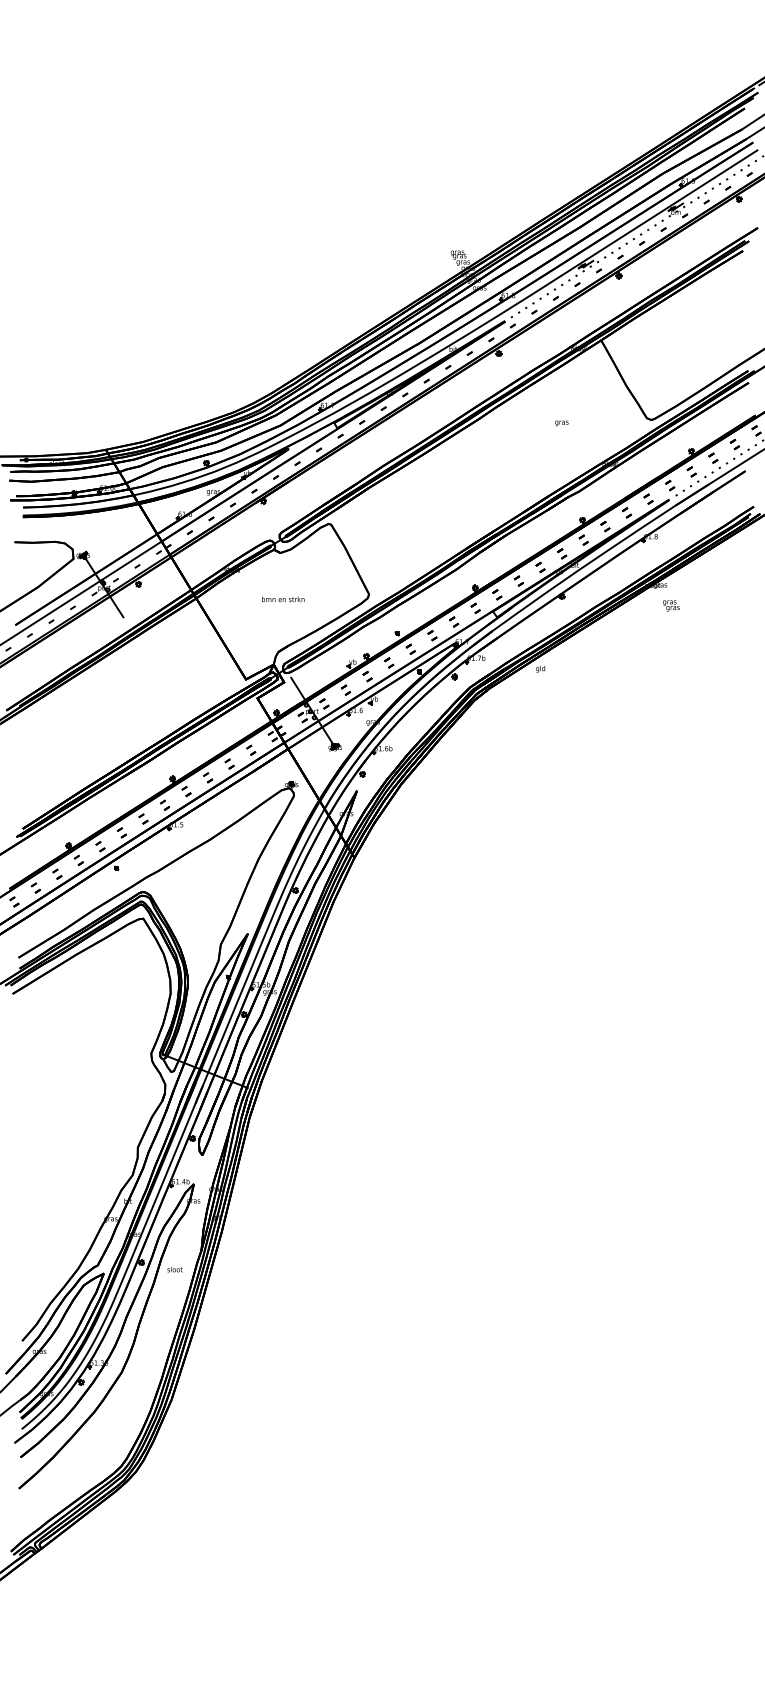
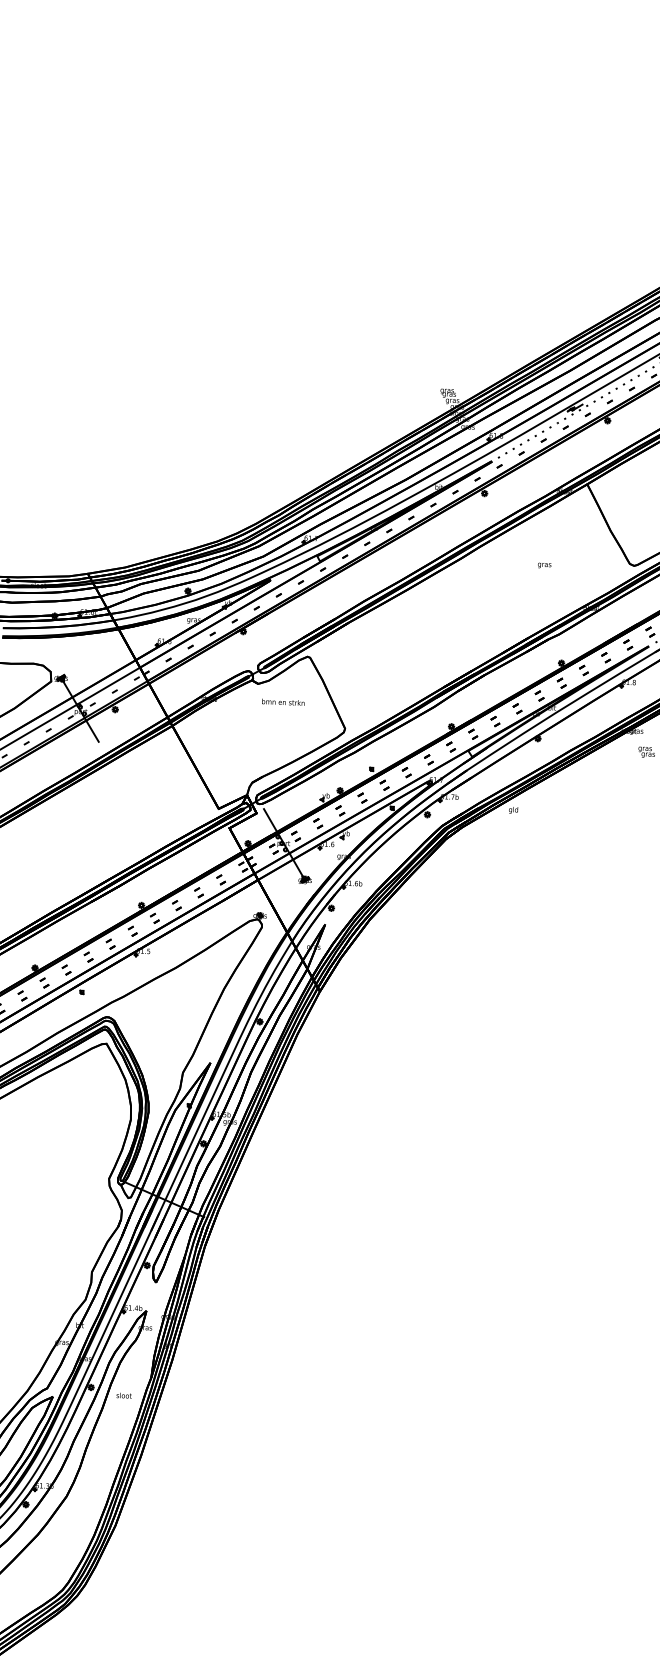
text: (283, 599) -> (283, 702), moved

